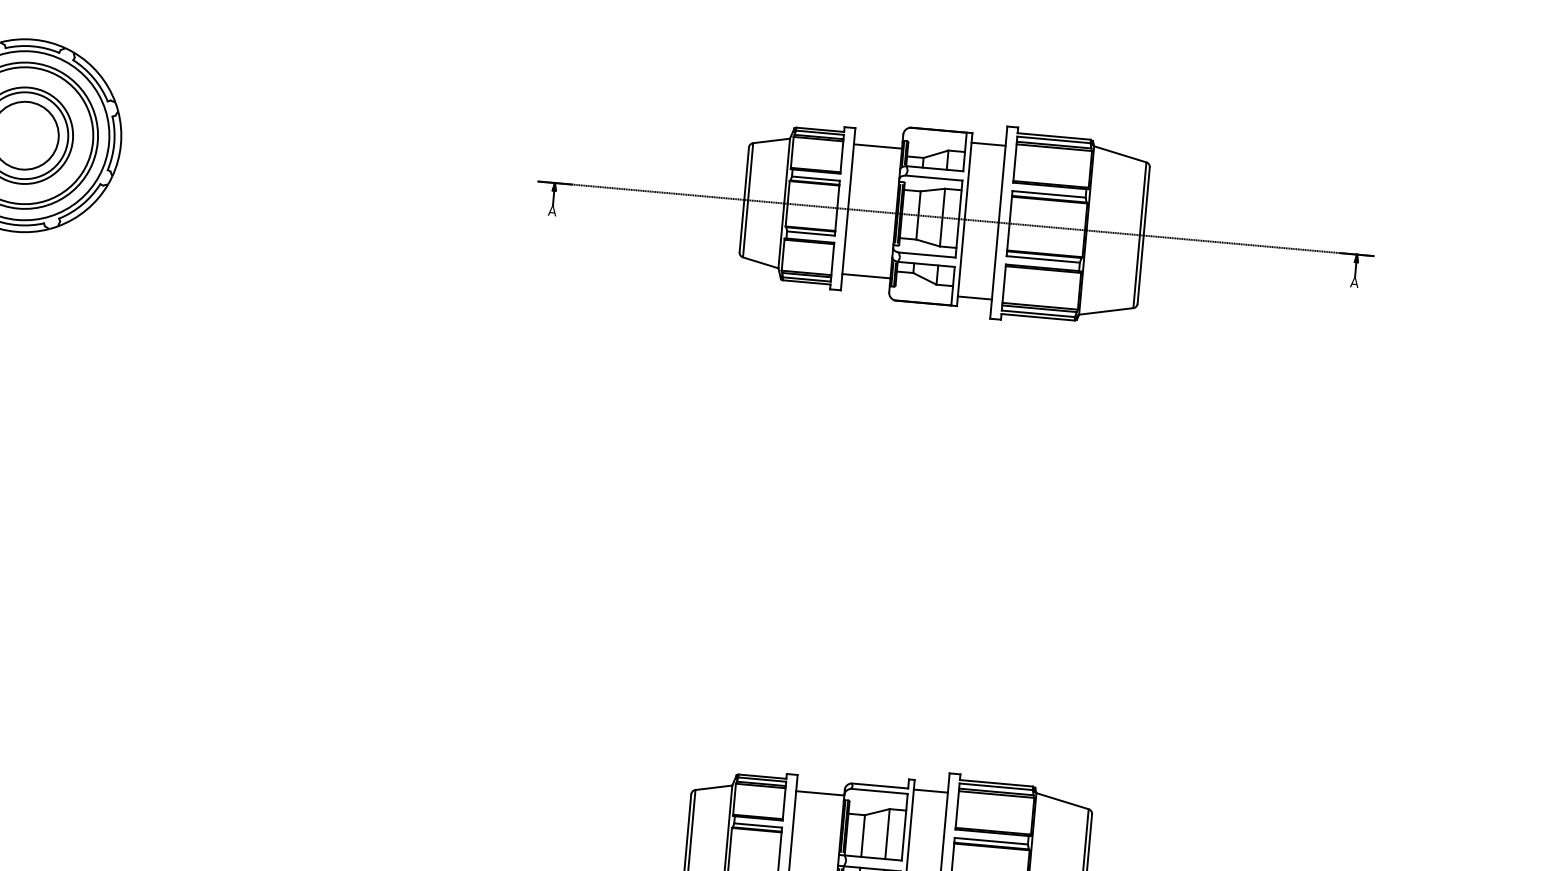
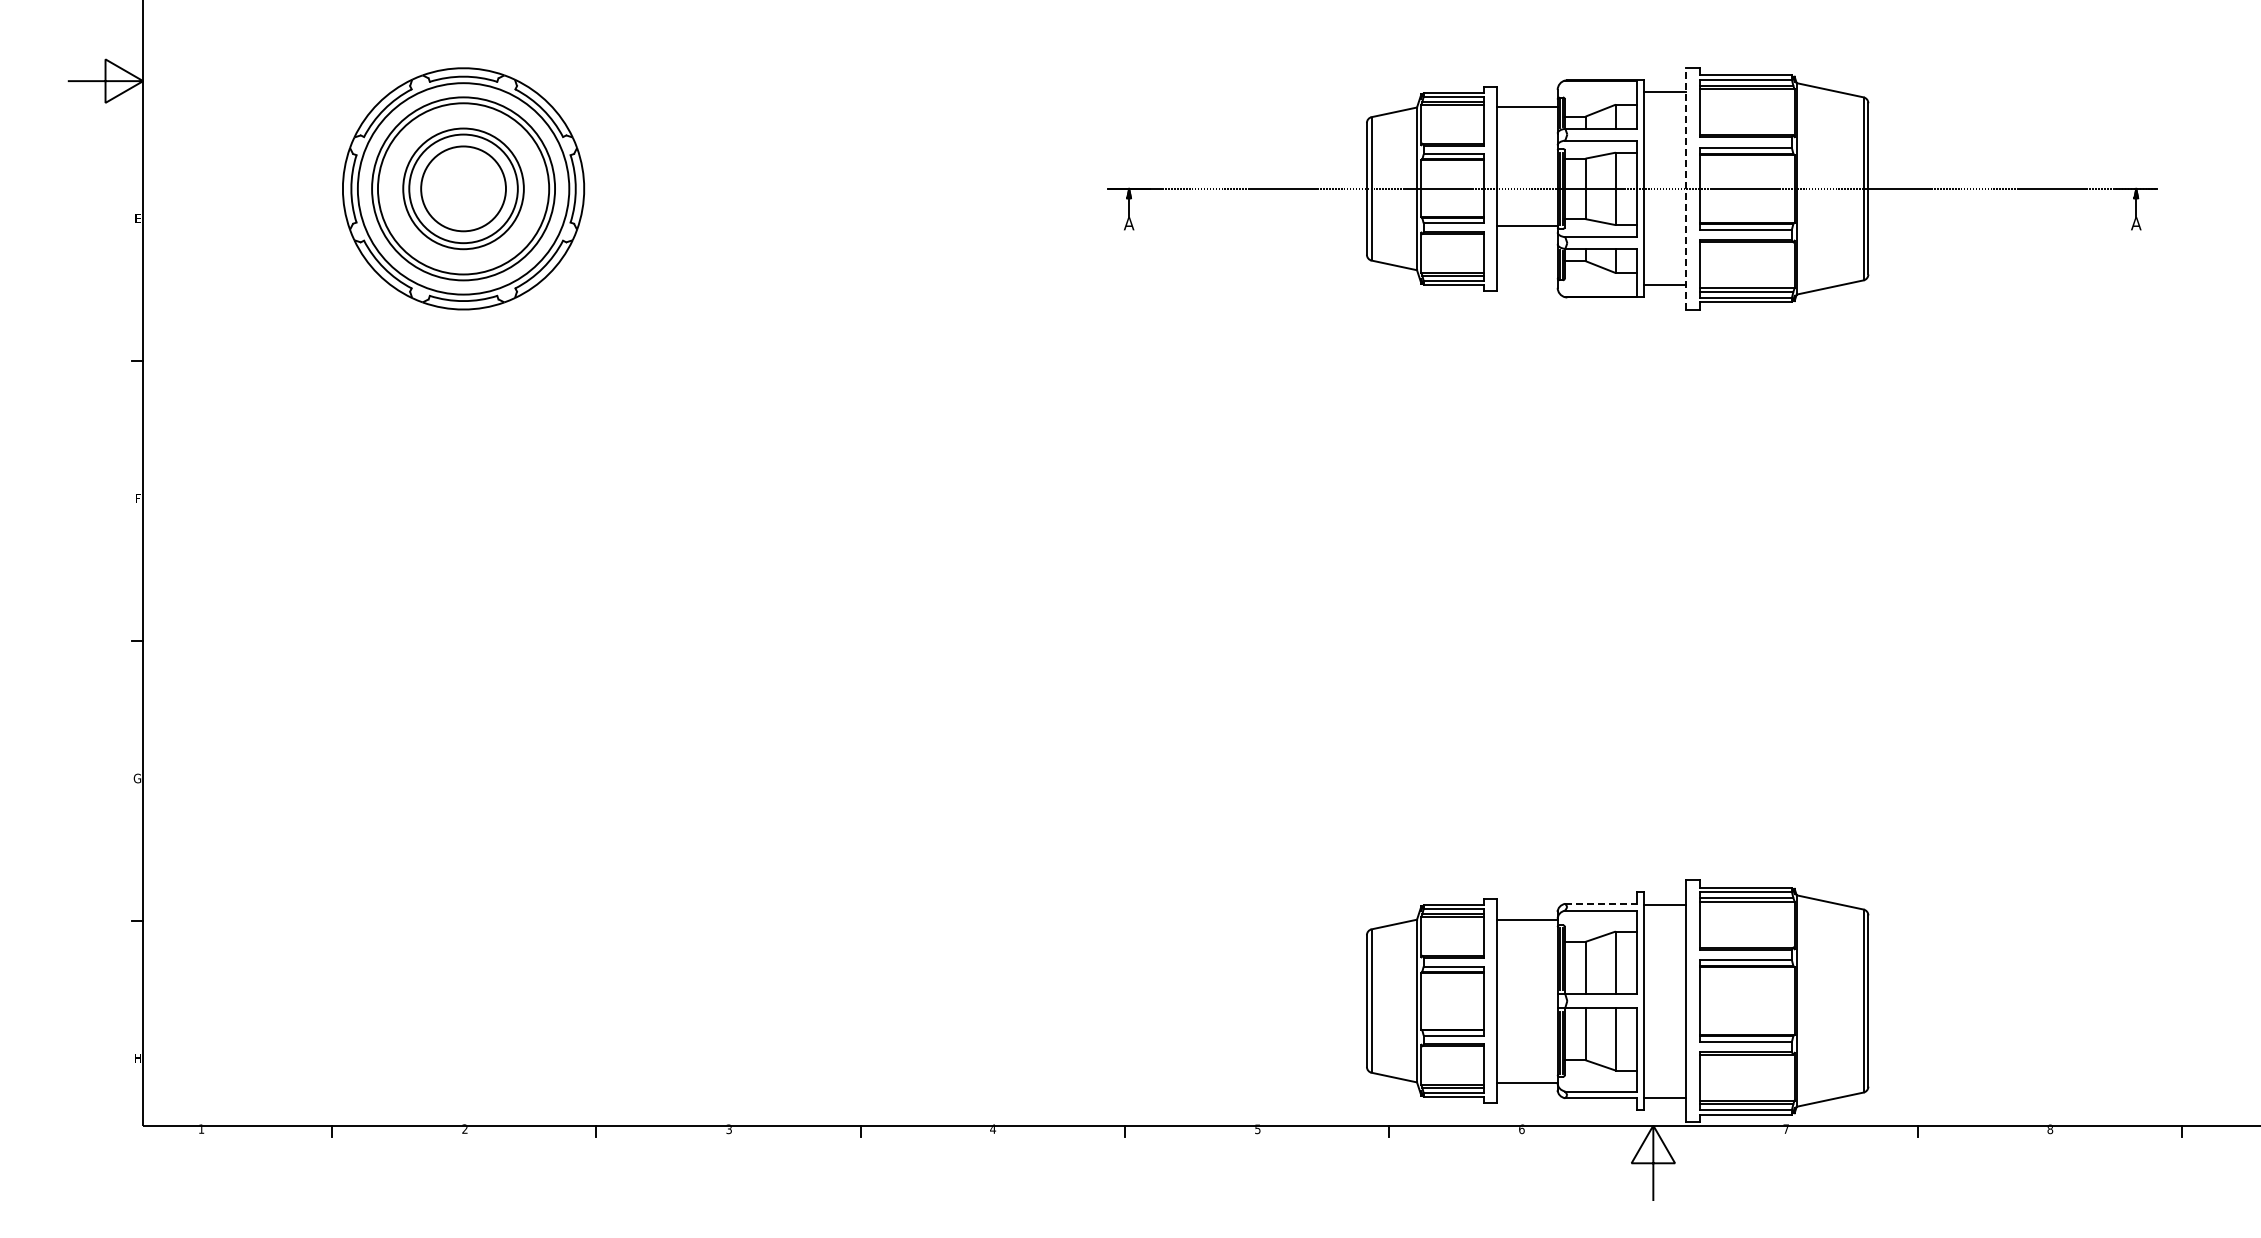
line: (998, 222) -> (1686, 188), solid -> dashed
line: (866, 276) -> (1527, 226), moved
line: (879, 785) -> (1600, 903), solid -> dashed

